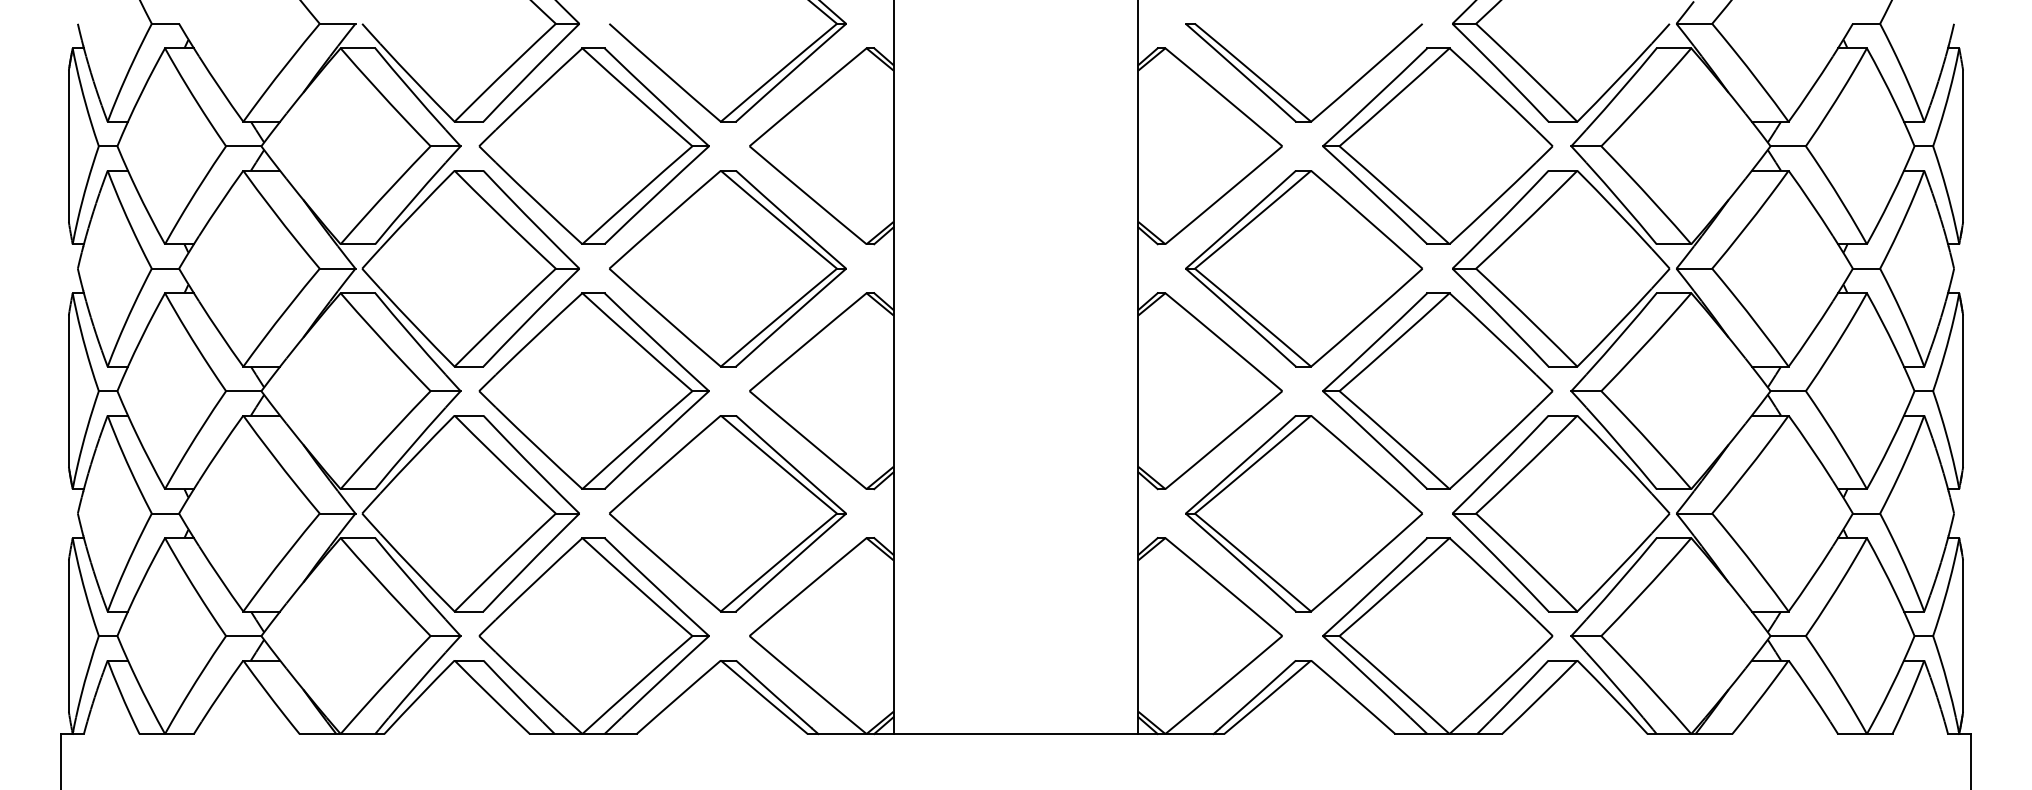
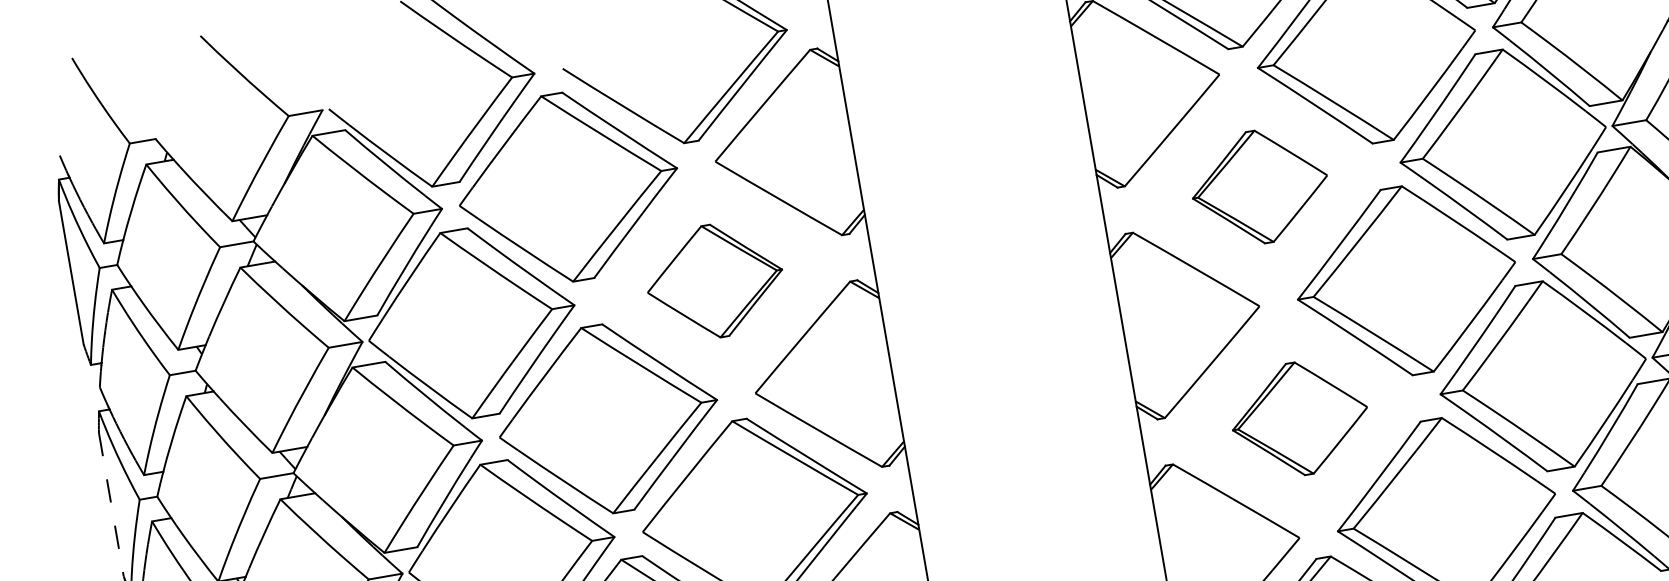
part: (727, 268) -> (714, 280), size x0.6
part: (1303, 268) -> (1259, 186), size x0.6
line: (68, 391) -> (111, 505), solid -> dashed
part: (1303, 513) -> (1299, 418), size x0.6

